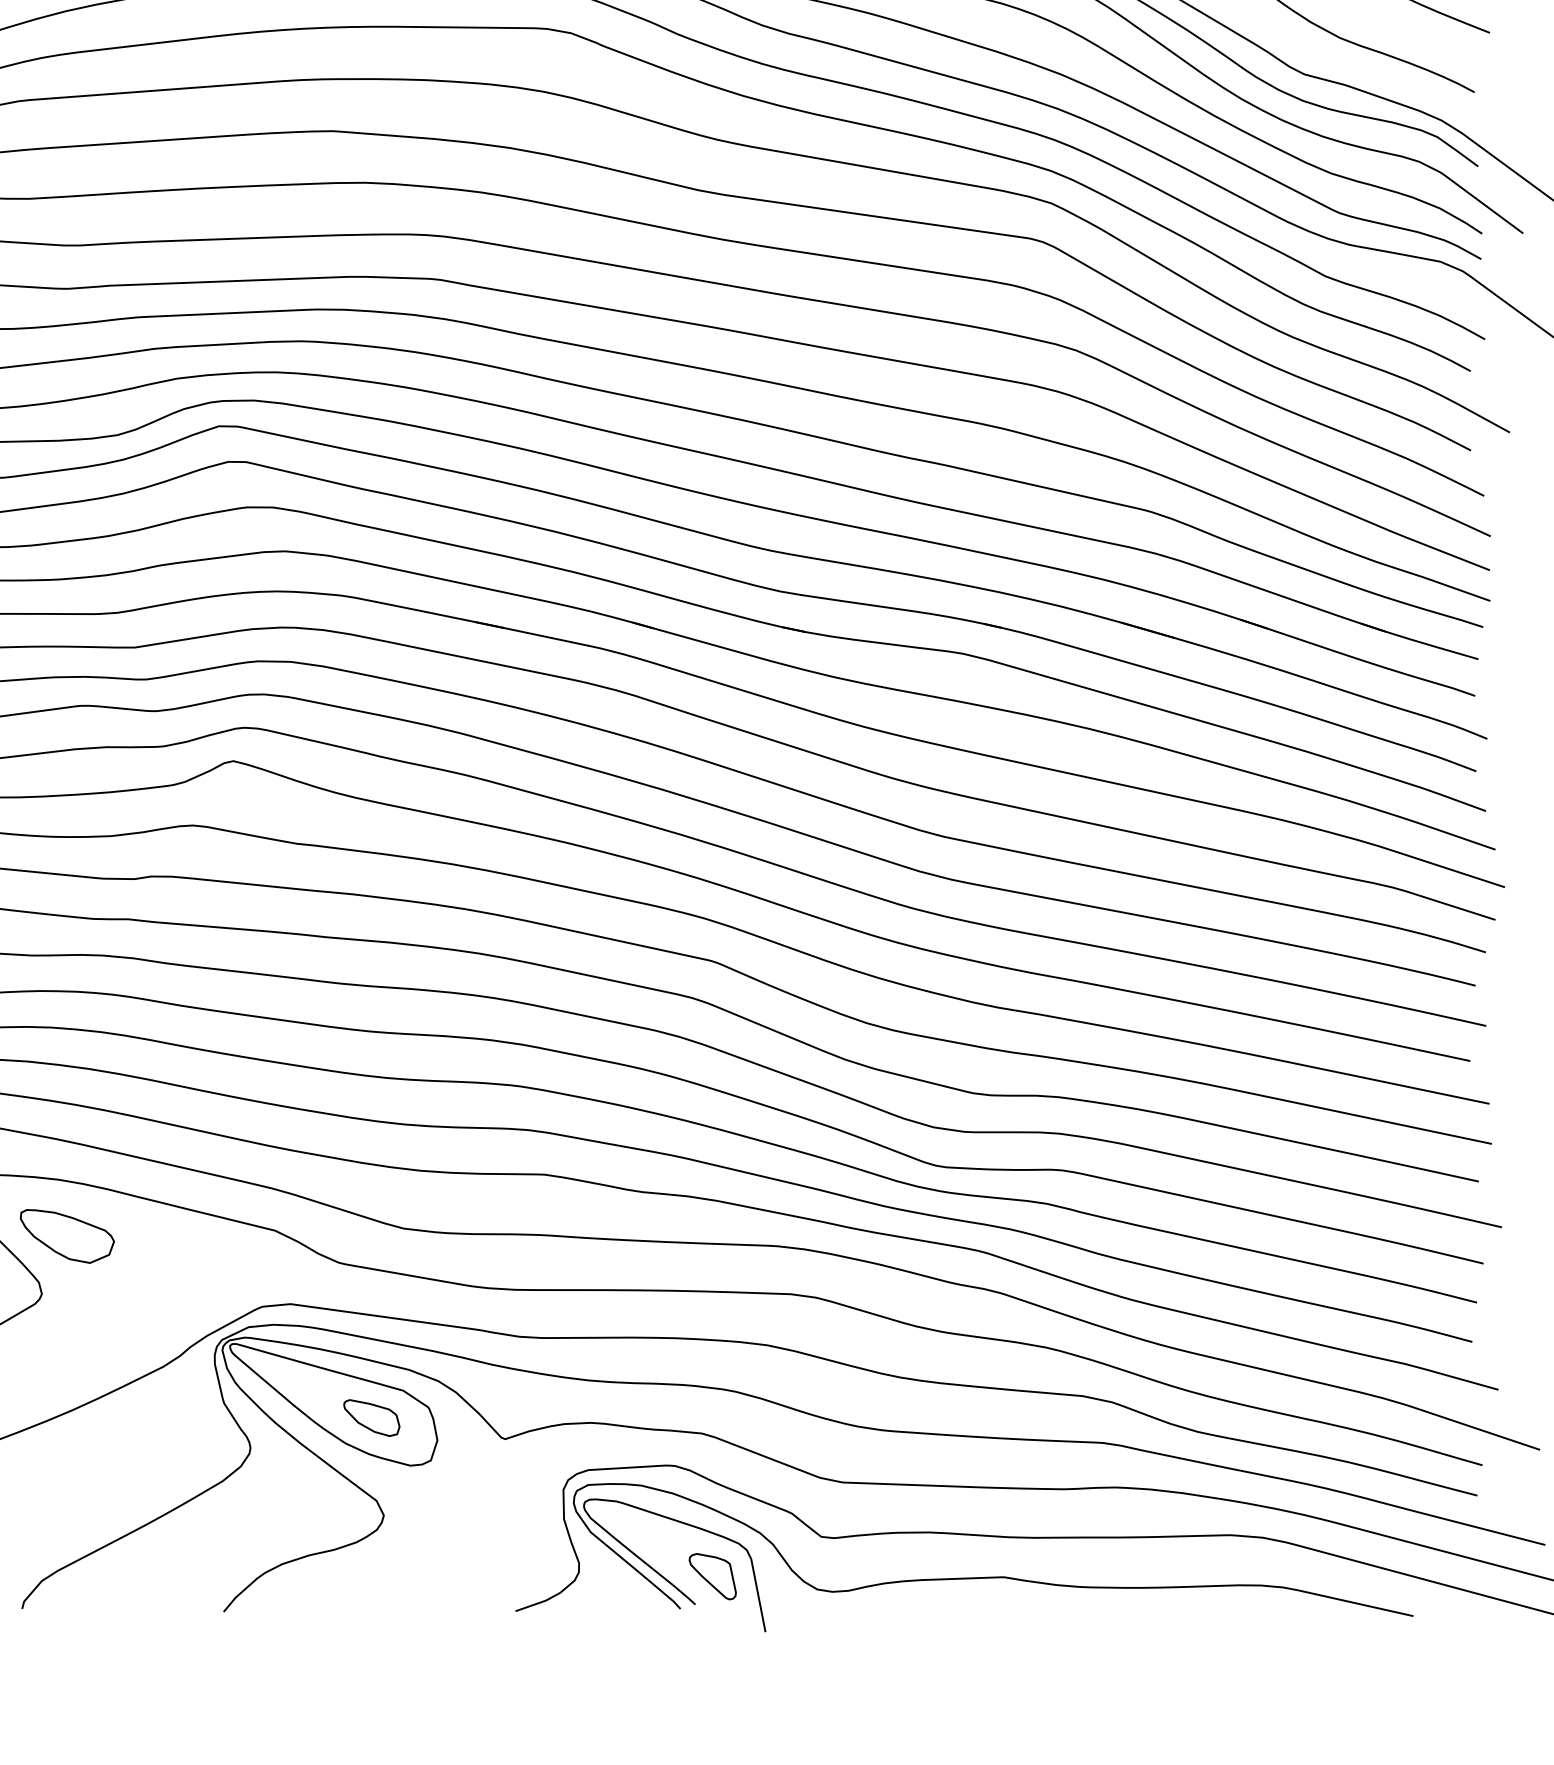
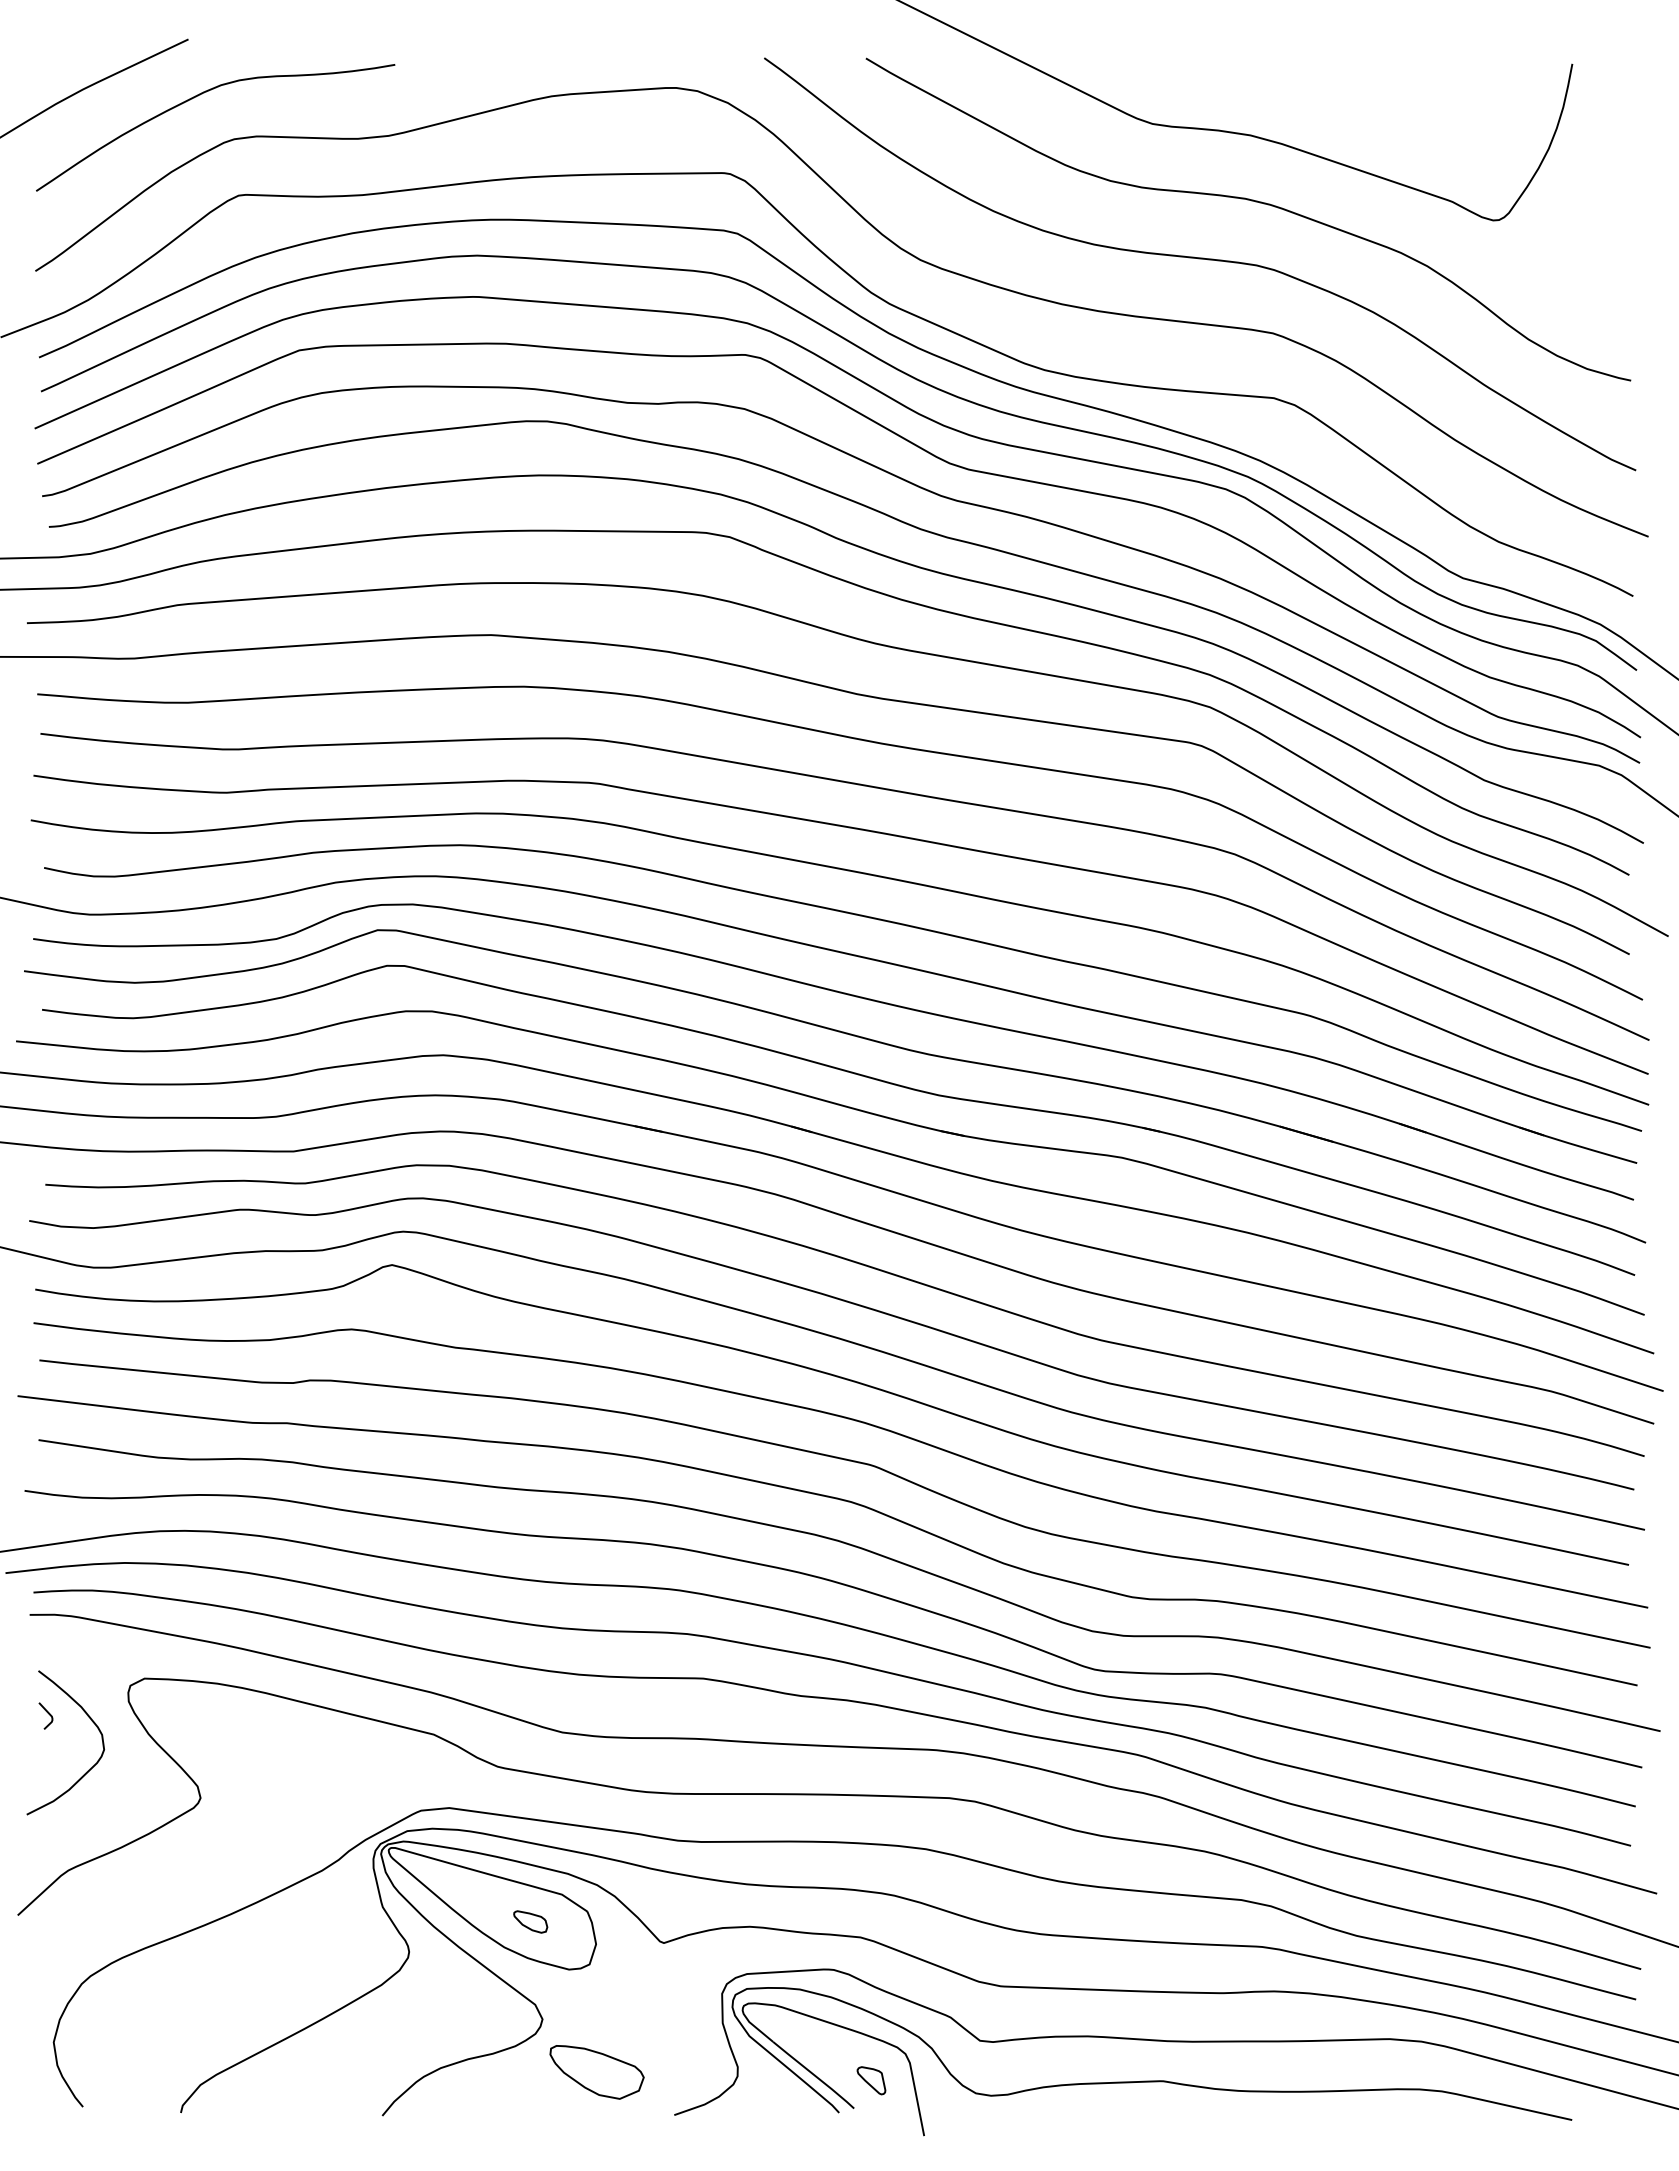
part: (66, 1236) -> (596, 2072), moved
part: (371, 1417) -> (530, 1921), size x0.6
part: (712, 1576) -> (871, 2080), size x0.6

